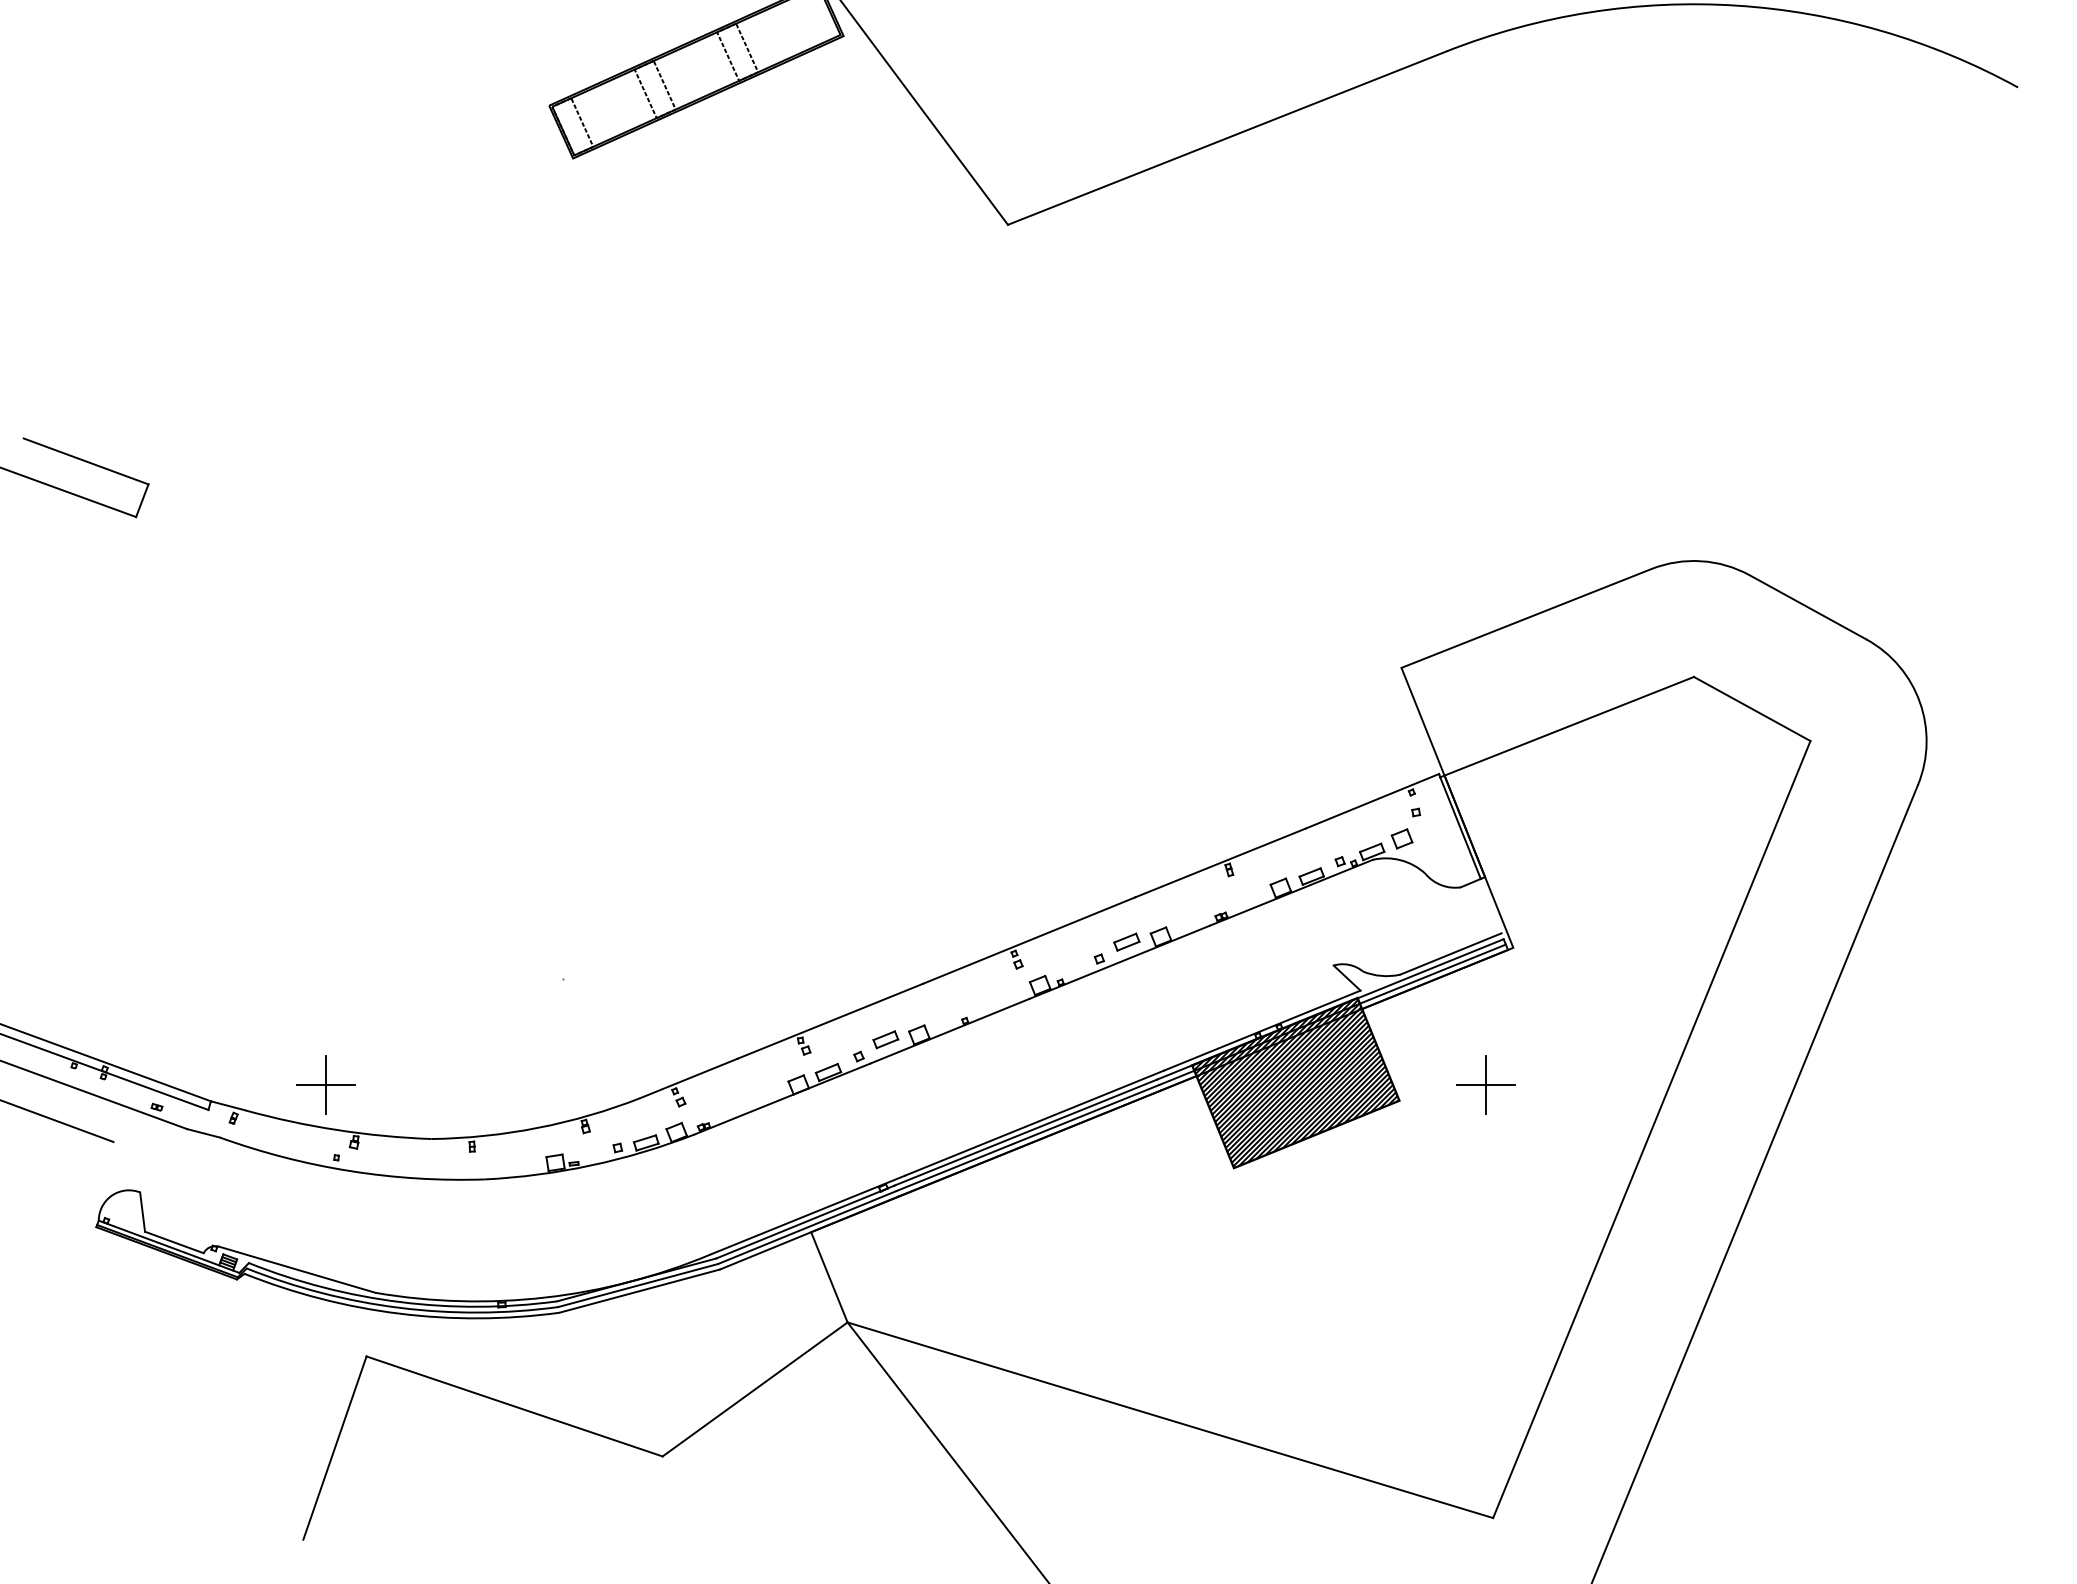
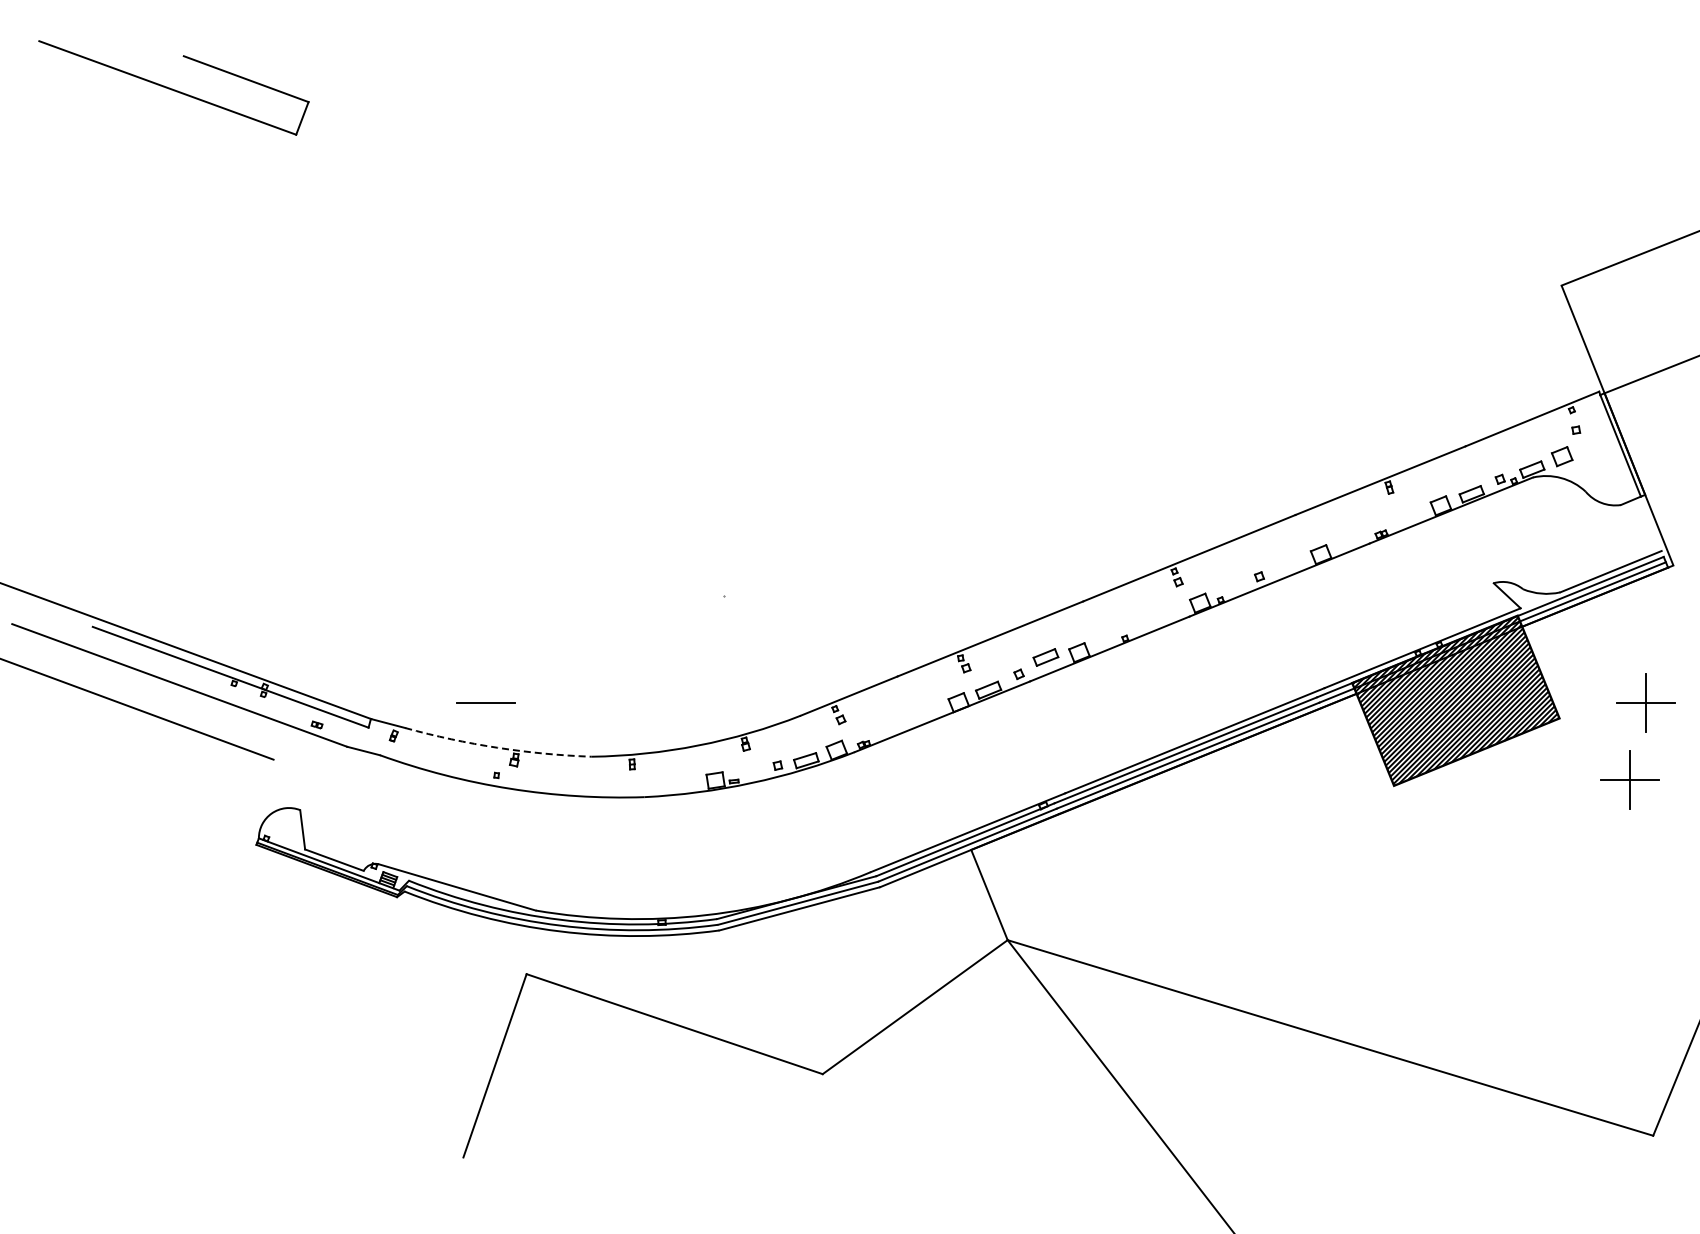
part: (1126, 941) -> (1286, 559), removed
line: (326, 1084) -> (486, 702), removed
arc: (337, 1130) -> (497, 748), solid -> dashed
part: (1469, 1161) -> (1629, 779), added

